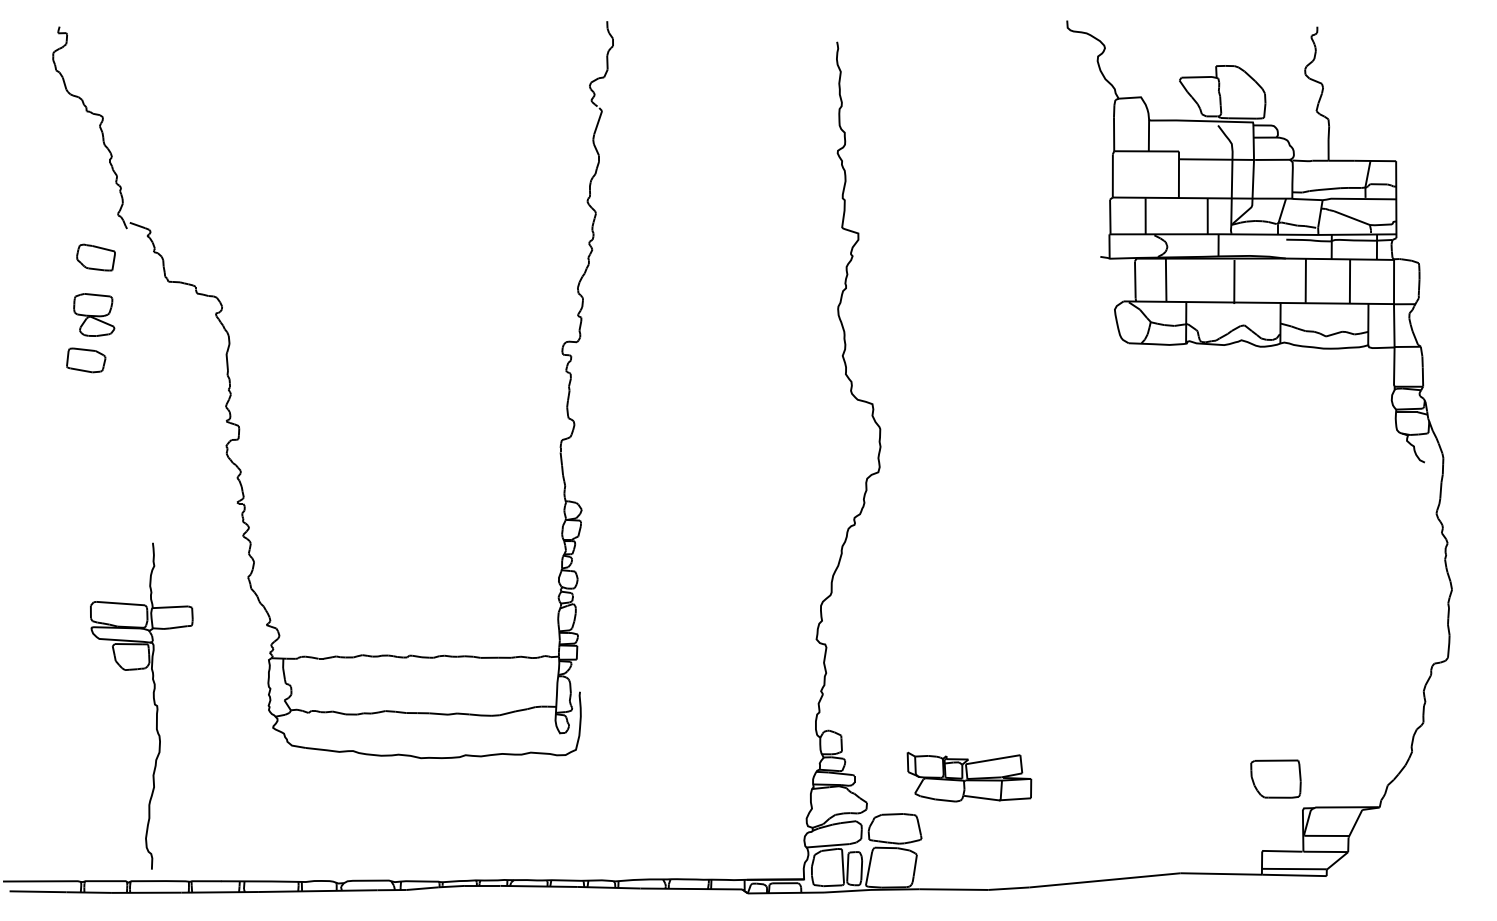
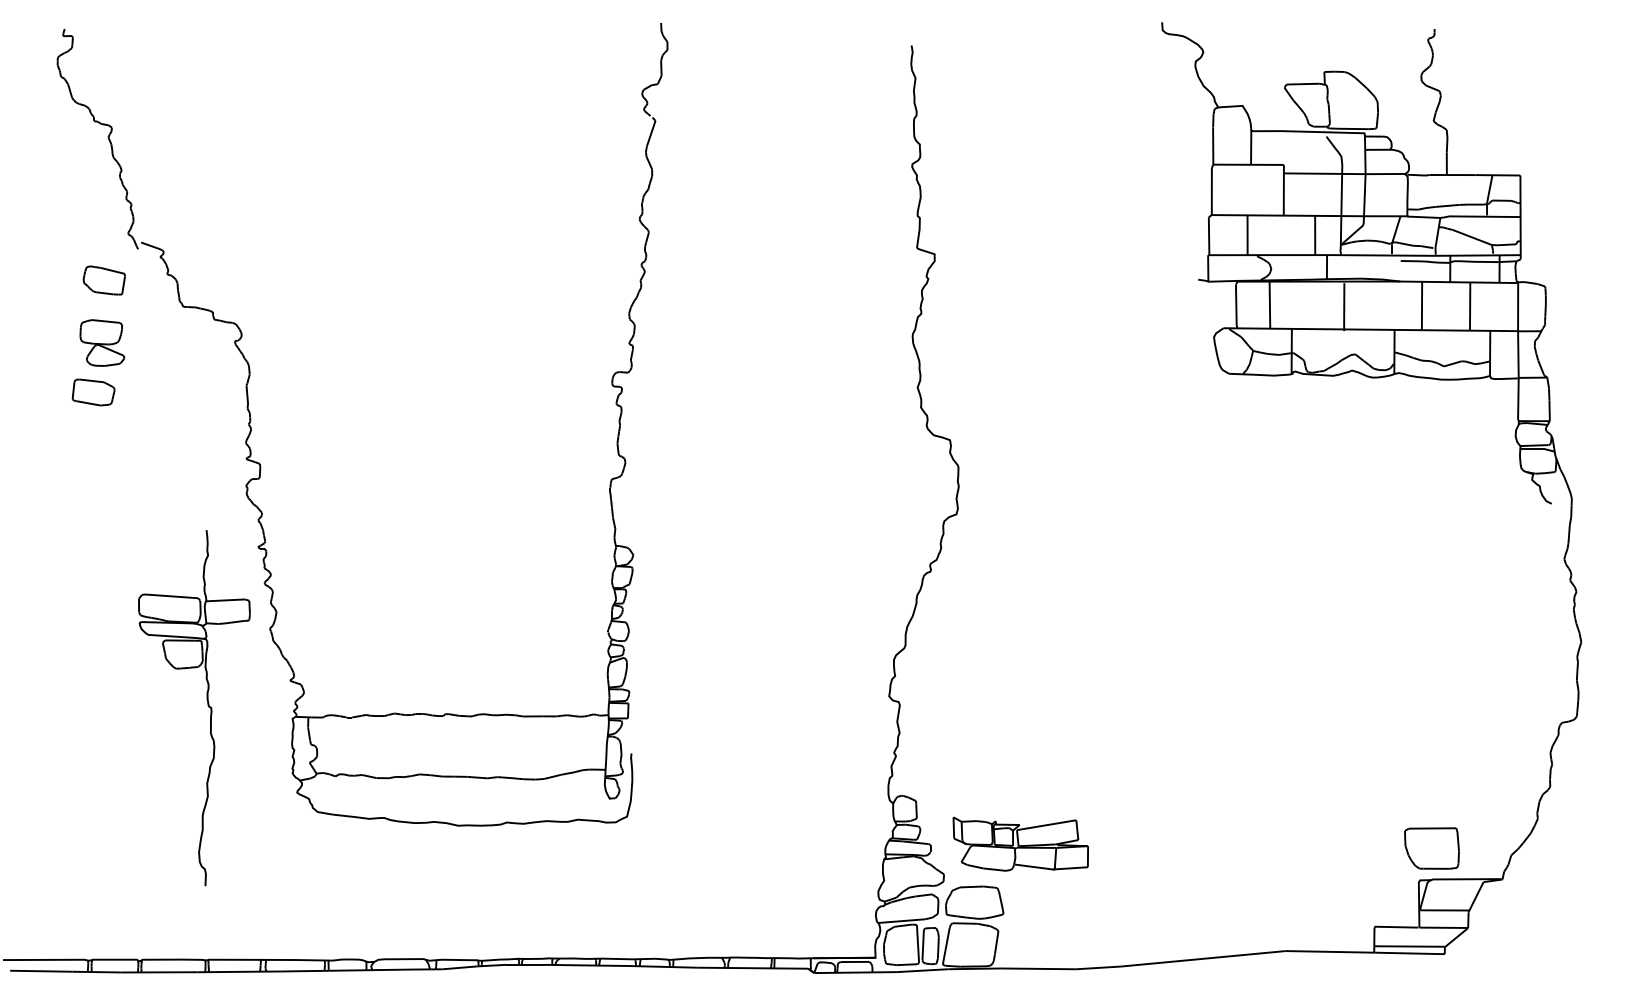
part: (153, 703) -> (207, 705), moved
part: (969, 776) -> (1020, 843), moved
part: (1275, 778) -> (1431, 847), moved

